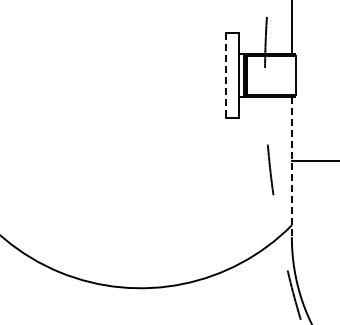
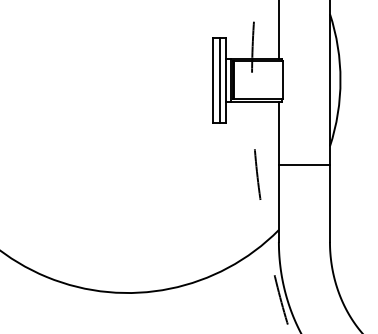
line: (232, 74) -> (219, 79), added
line: (225, 75) -> (212, 80), dashed -> solid
line: (291, 167) -> (278, 172), dashed -> solid

